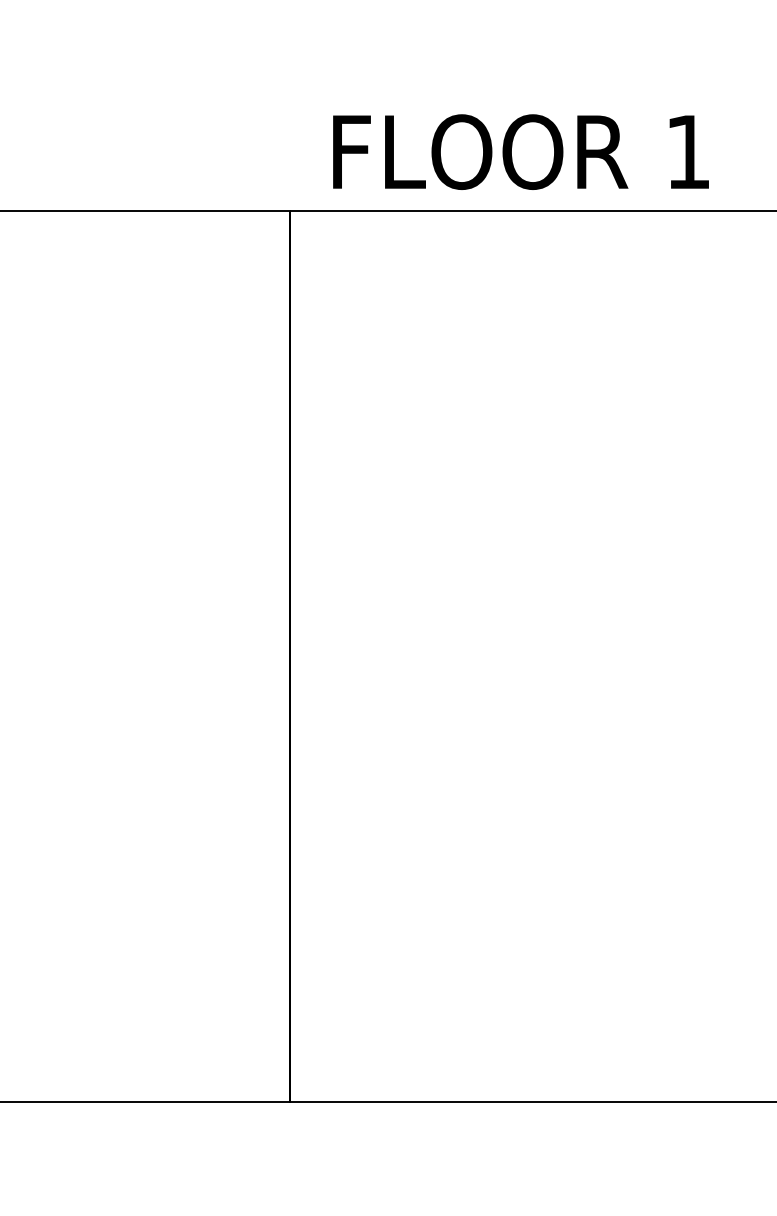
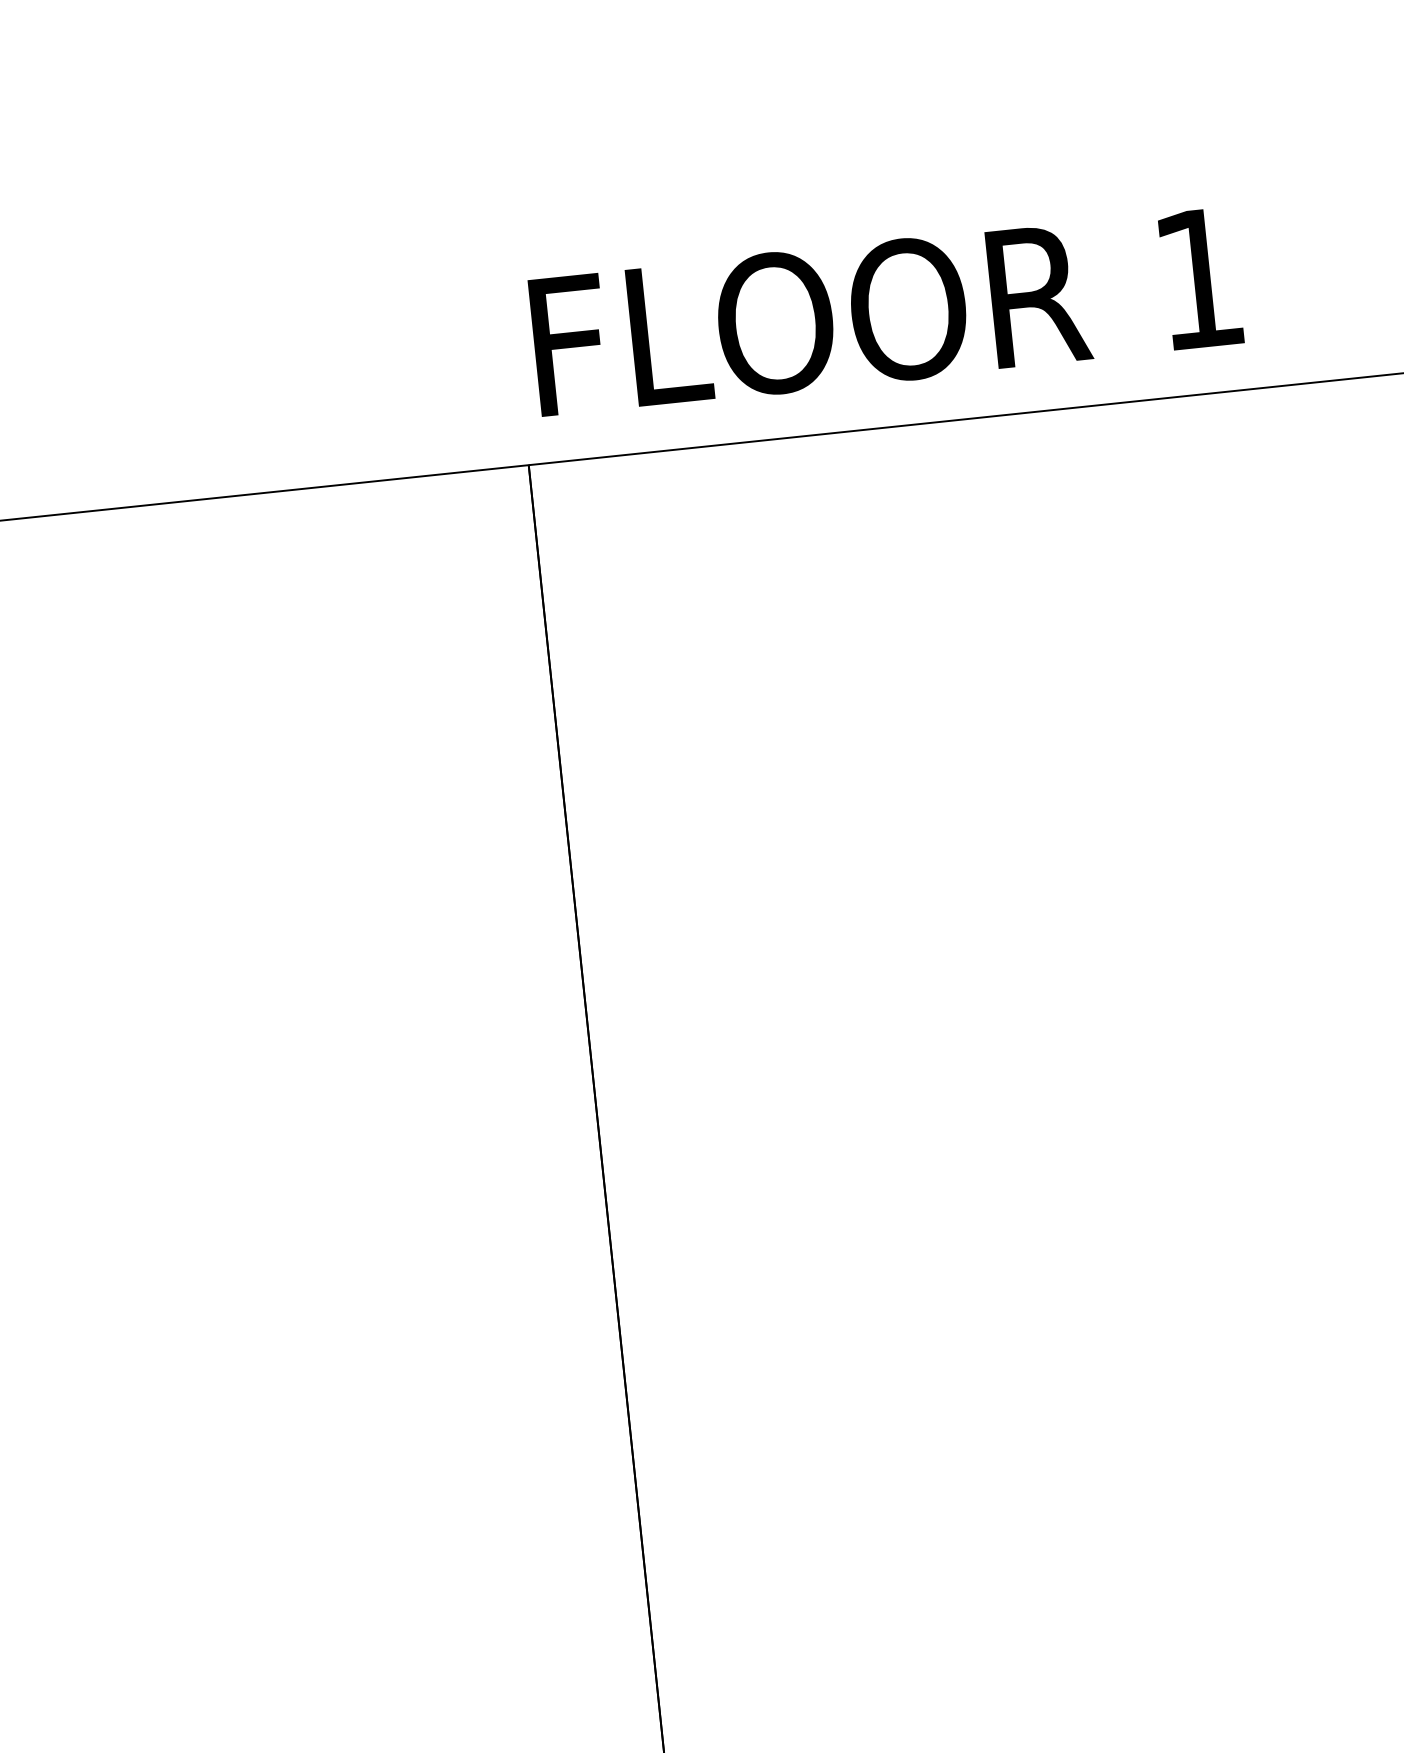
text: (520, 151) -> (885, 310), moved

